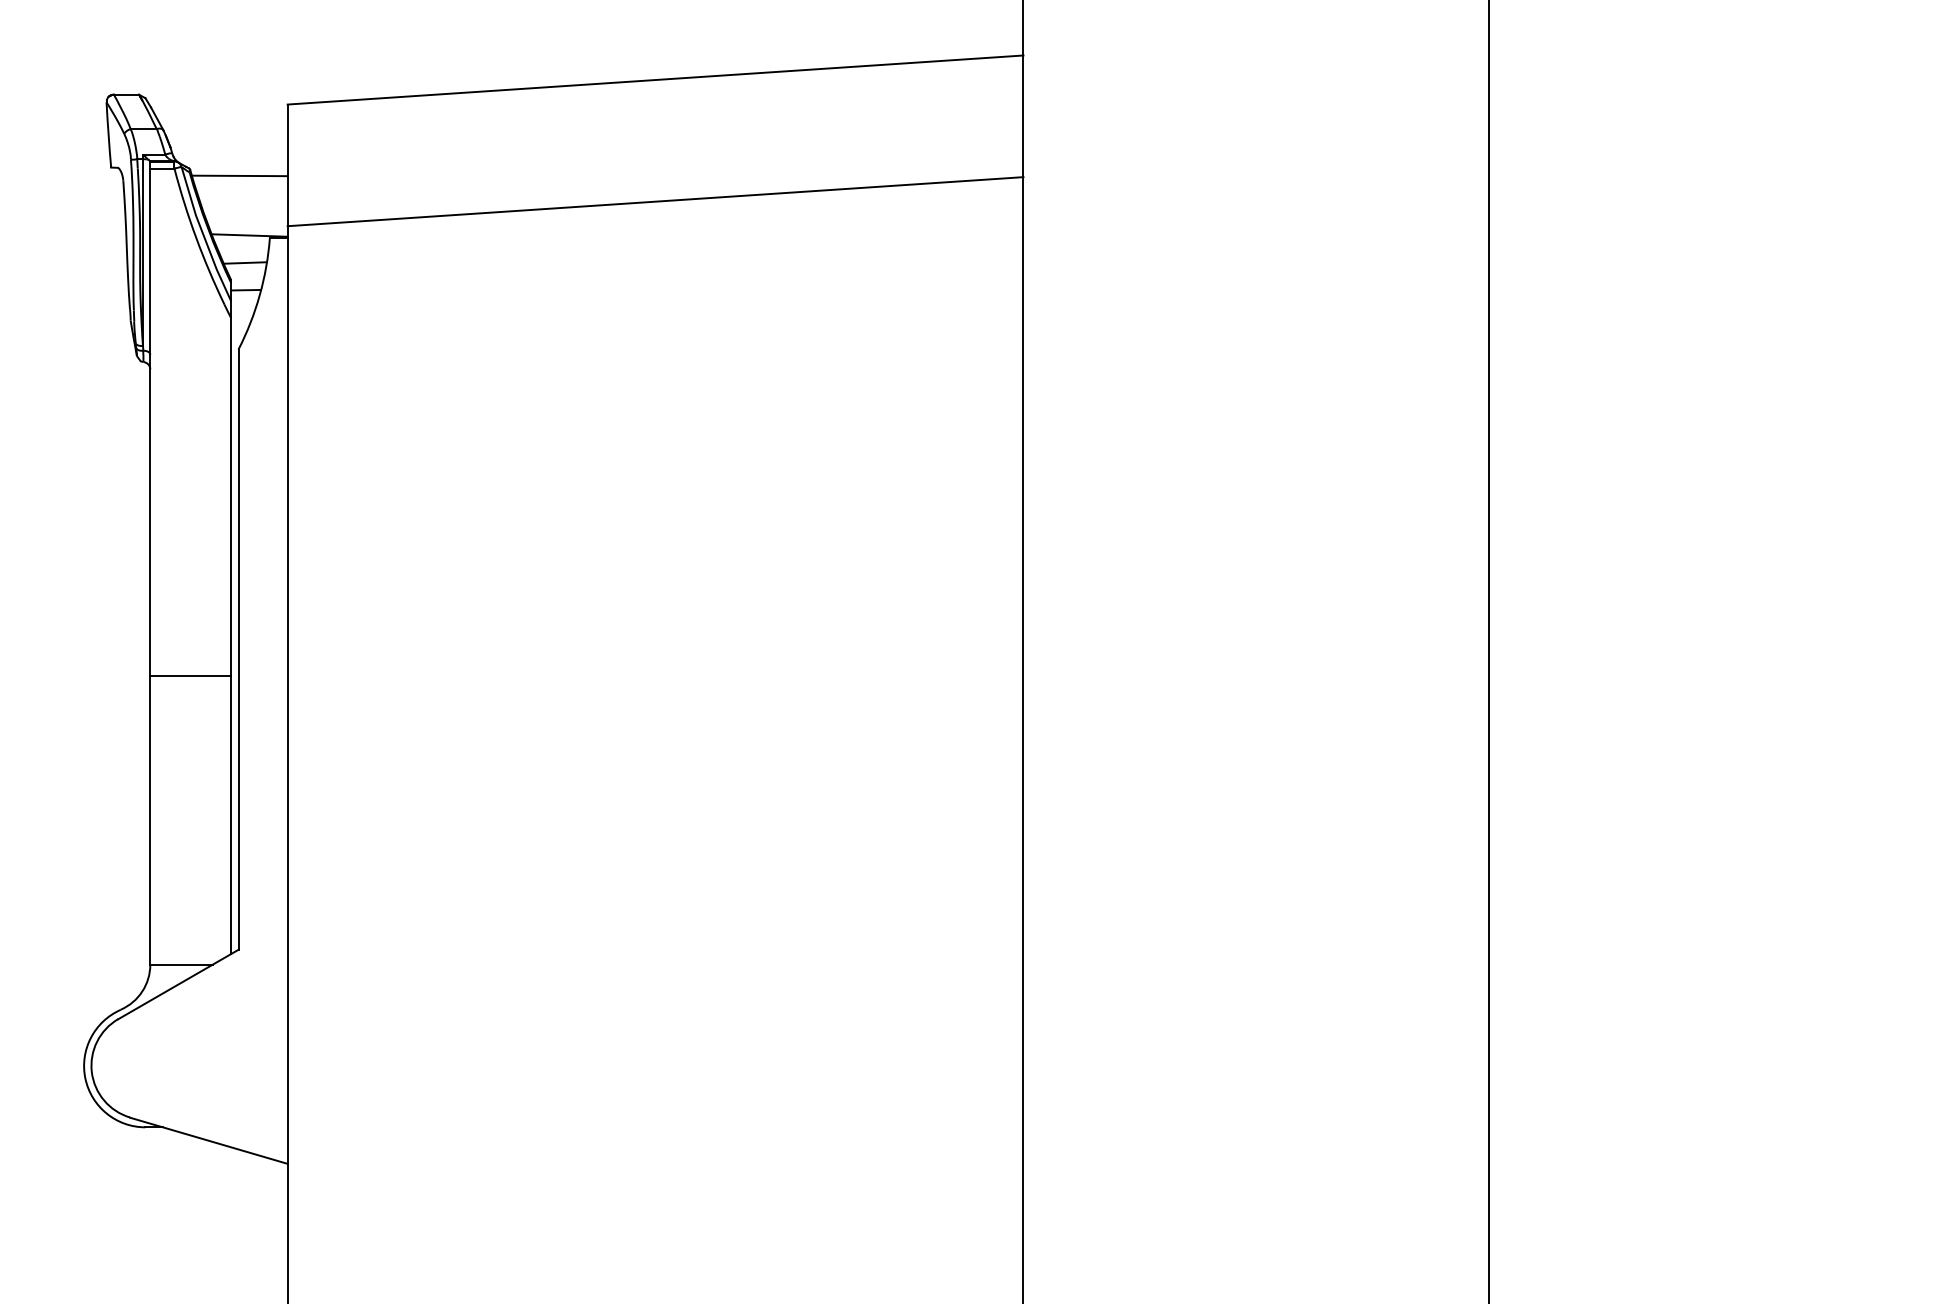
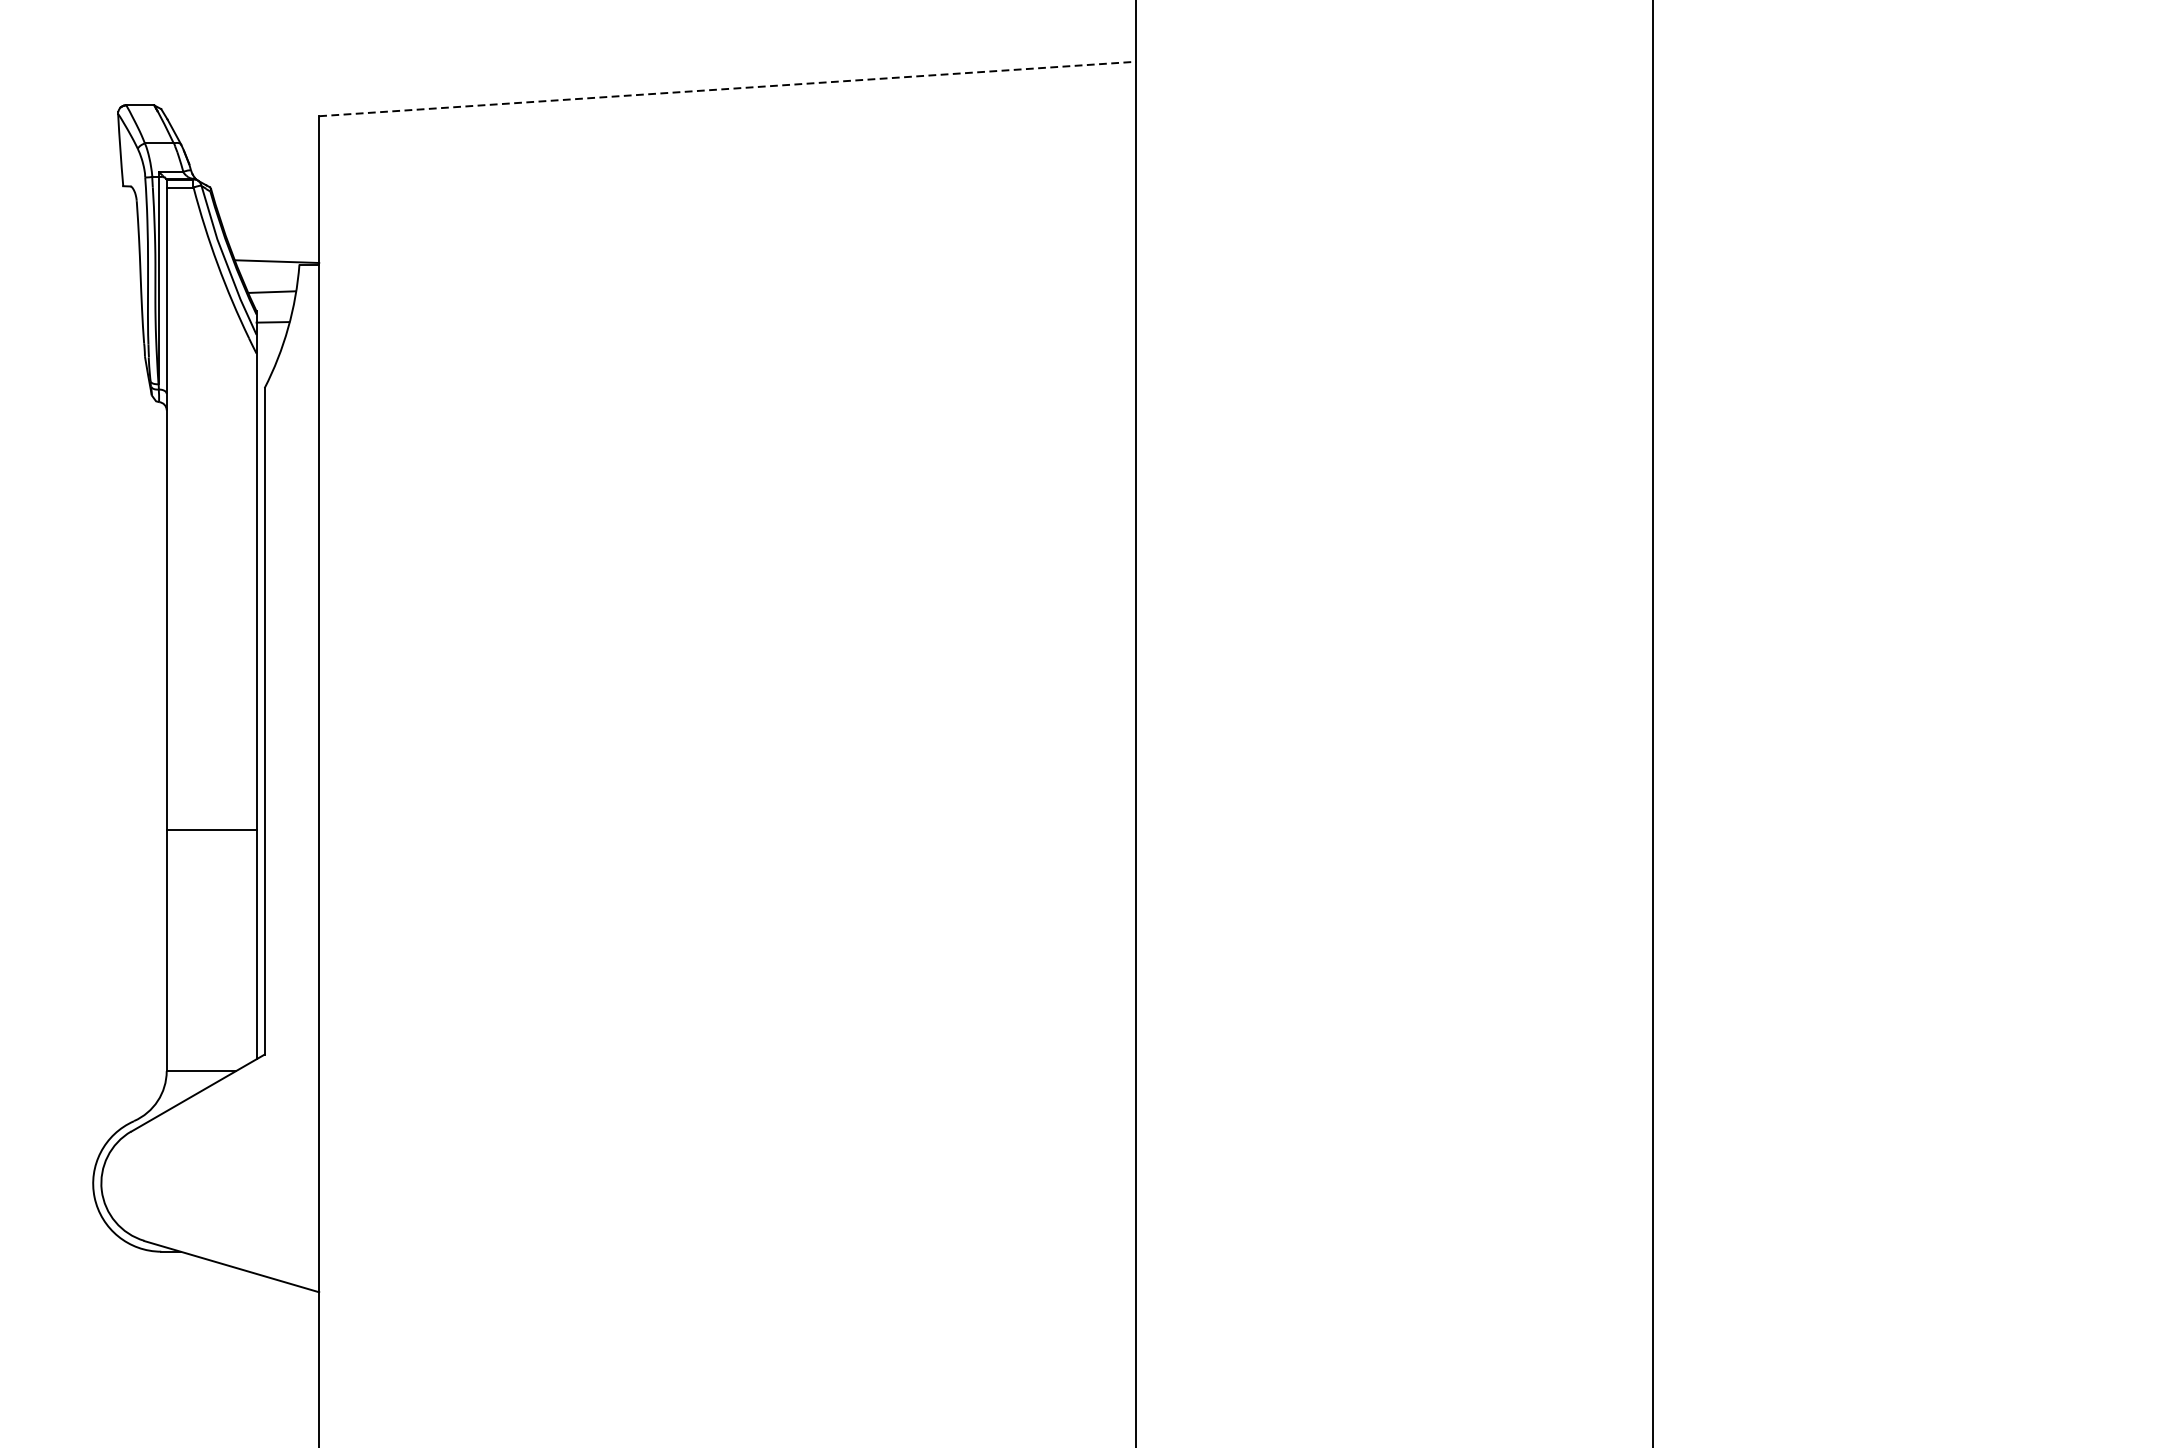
line: (655, 80) -> (727, 89), solid -> dashed
line: (239, 175) -> (265, 194), removed
line: (655, 201) -> (727, 223), removed
line: (190, 675) -> (211, 830), moved

